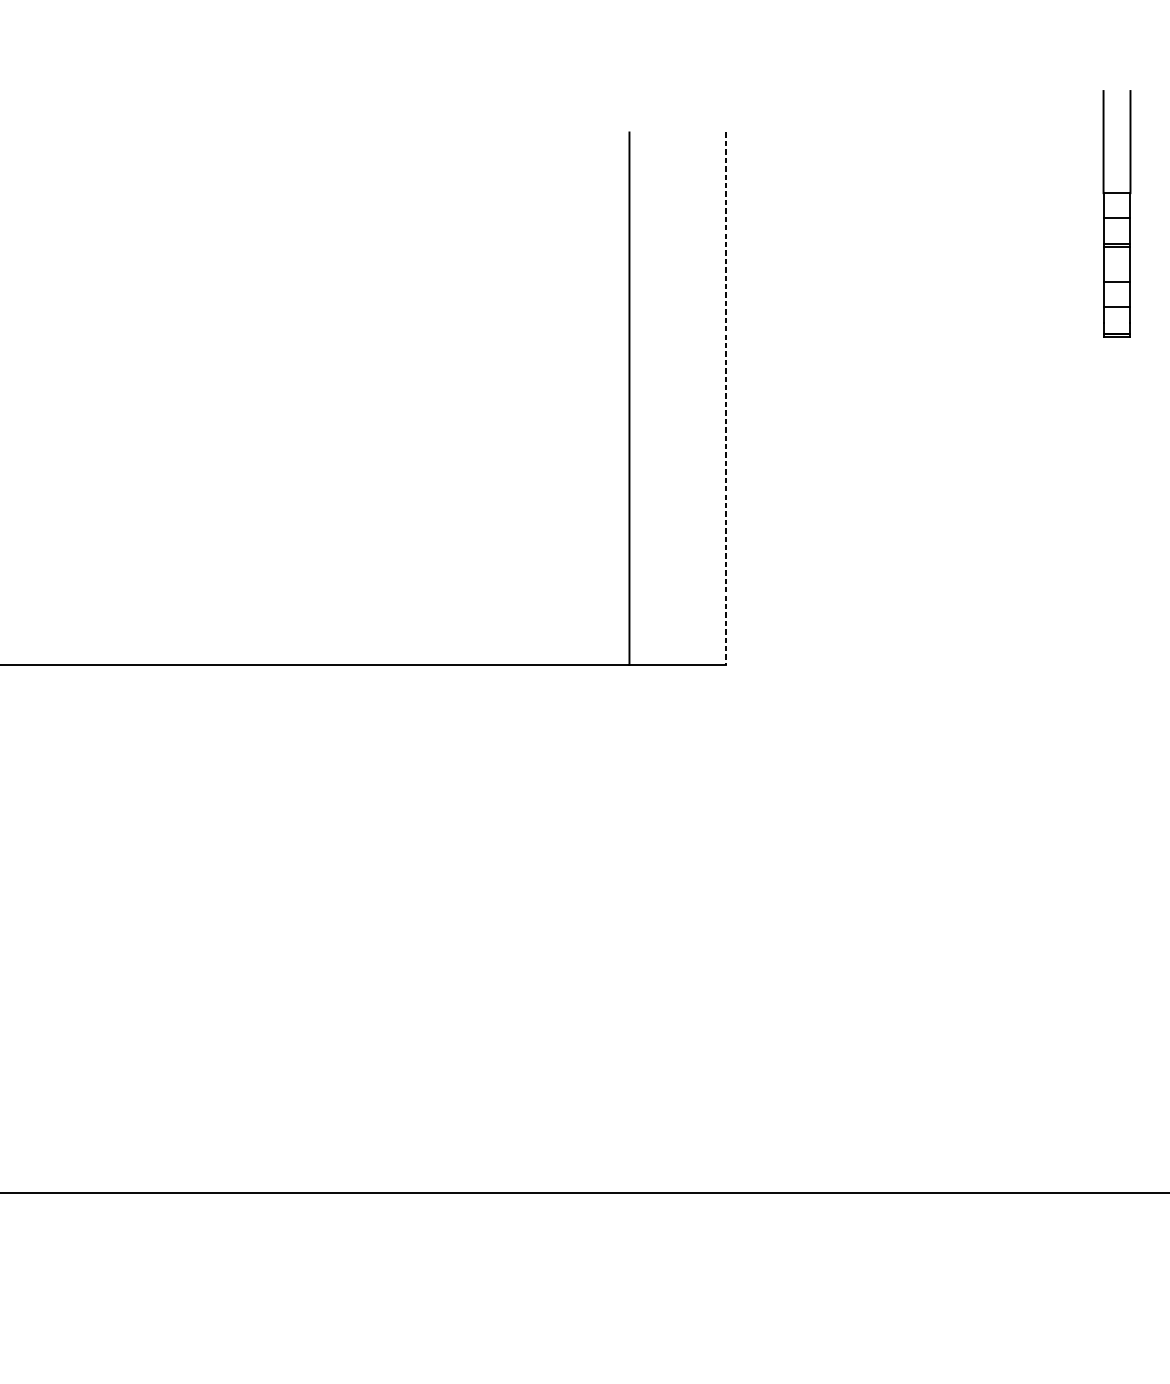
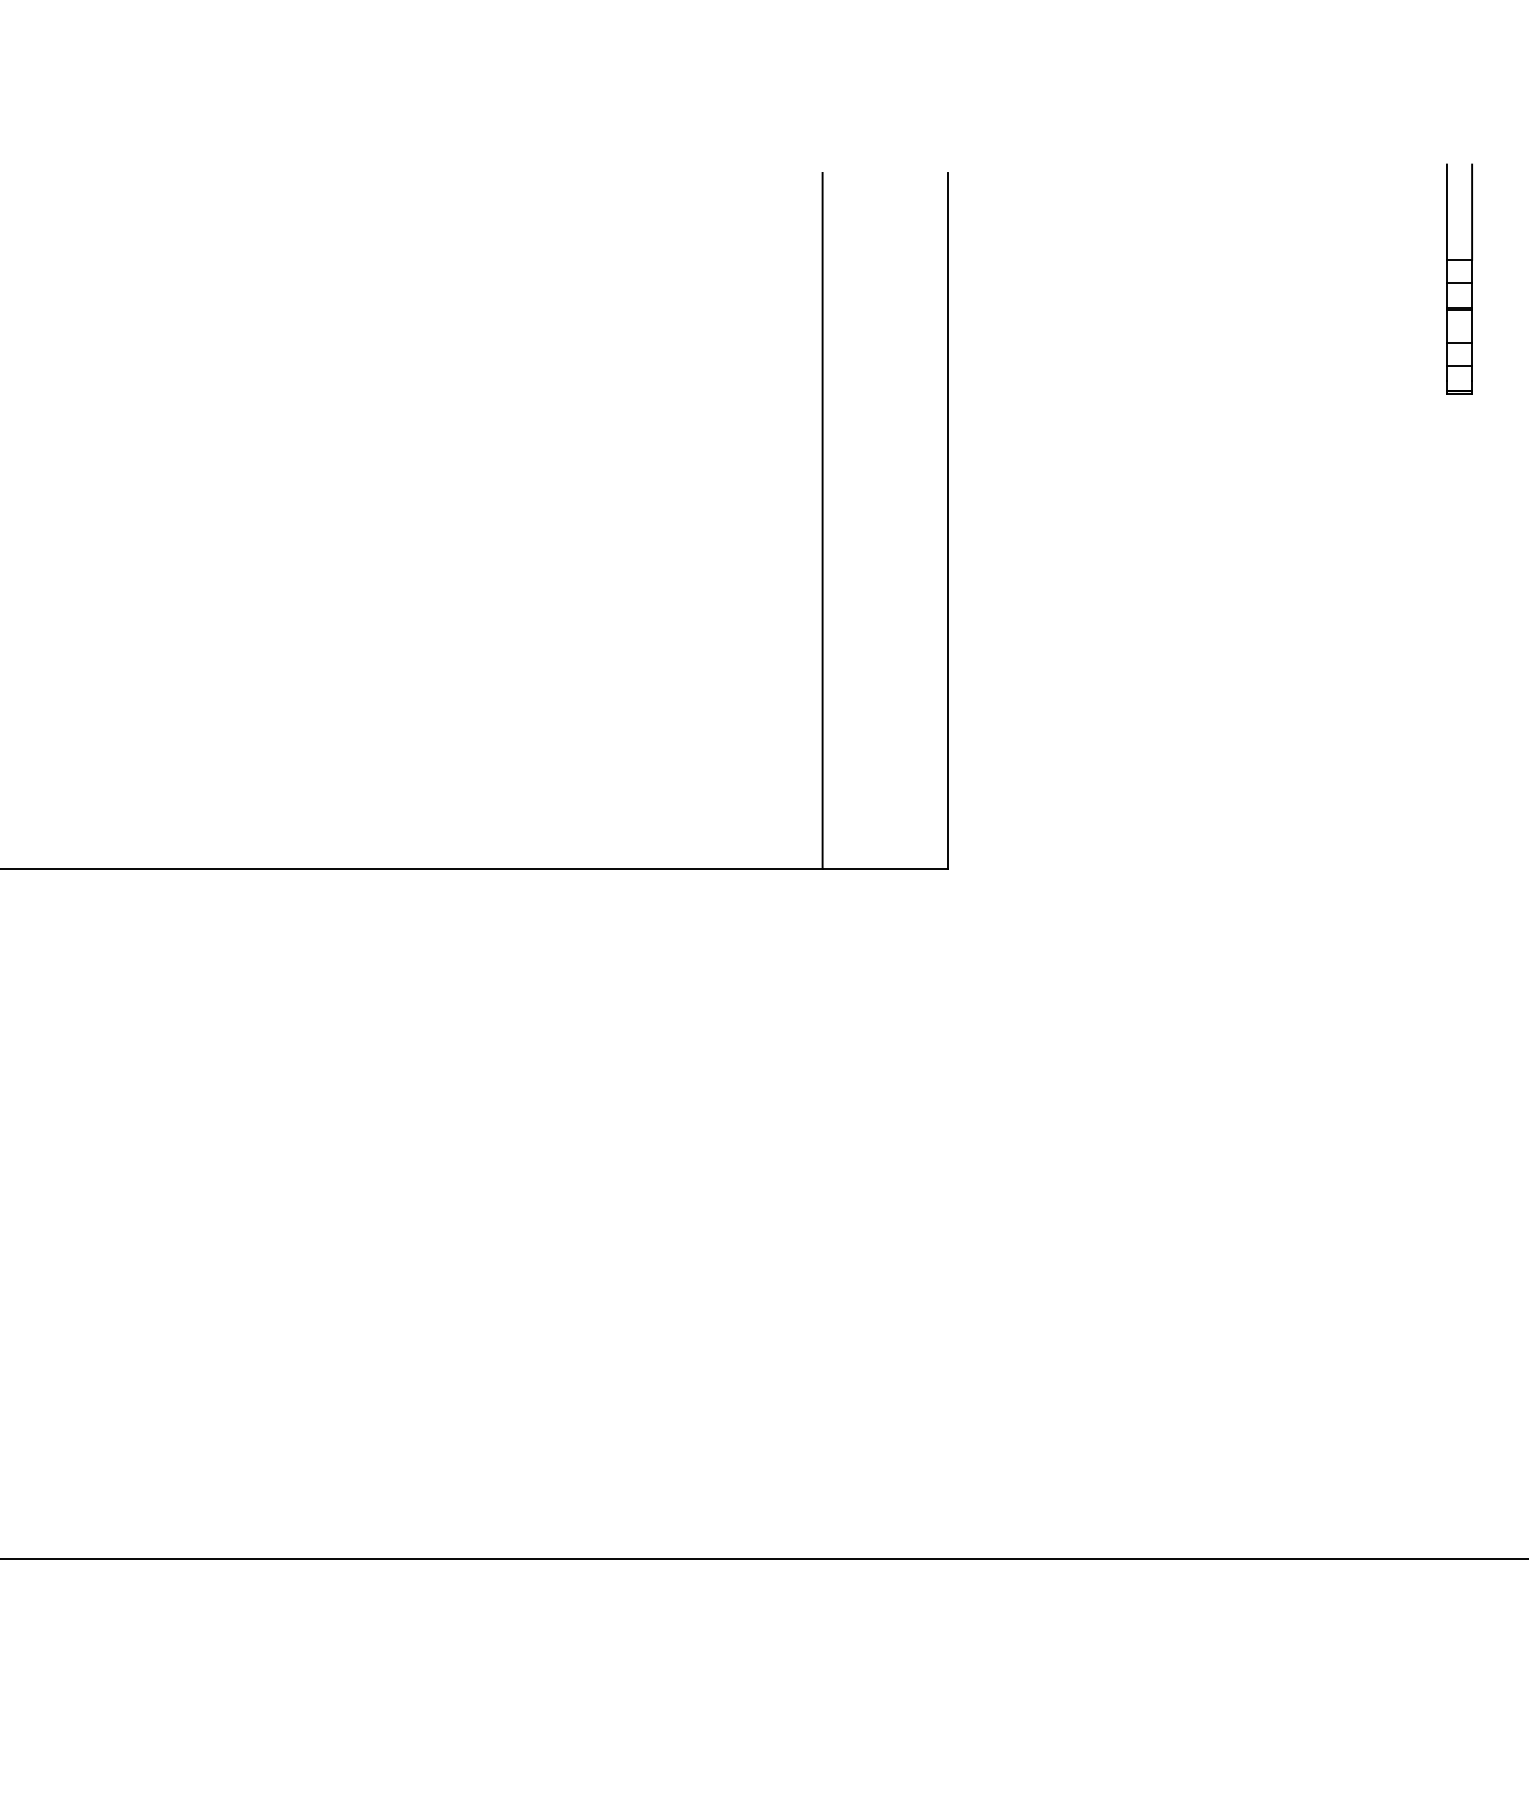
part: (1116, 213) -> (1459, 278), size x0.71
line: (725, 398) -> (948, 520), dashed -> solid

